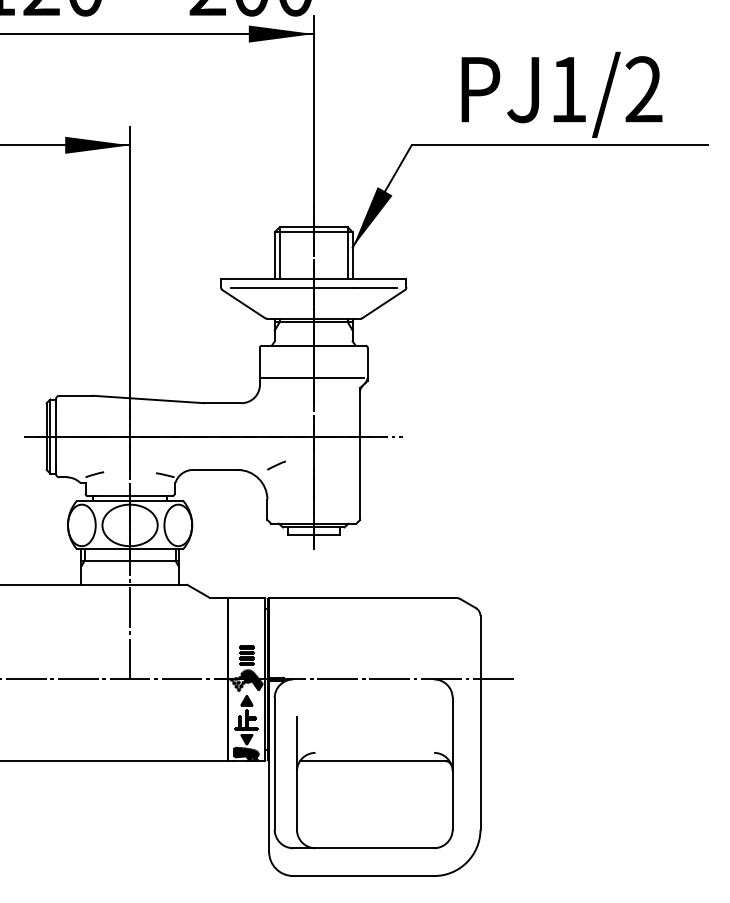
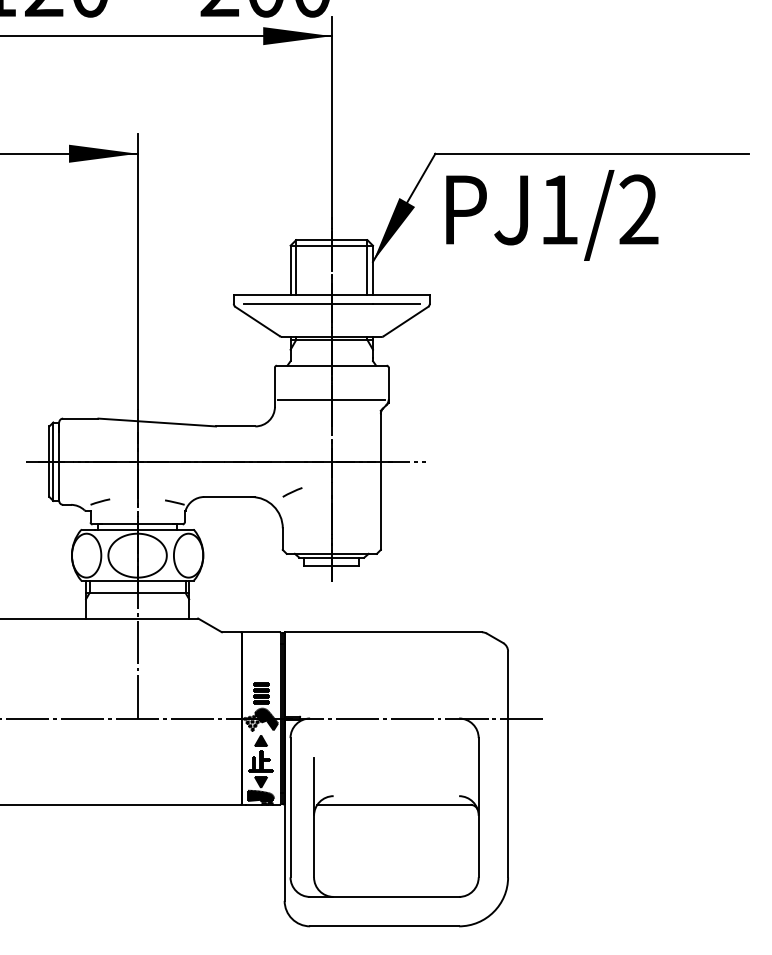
text: (562, 94) -> (552, 215), moved

